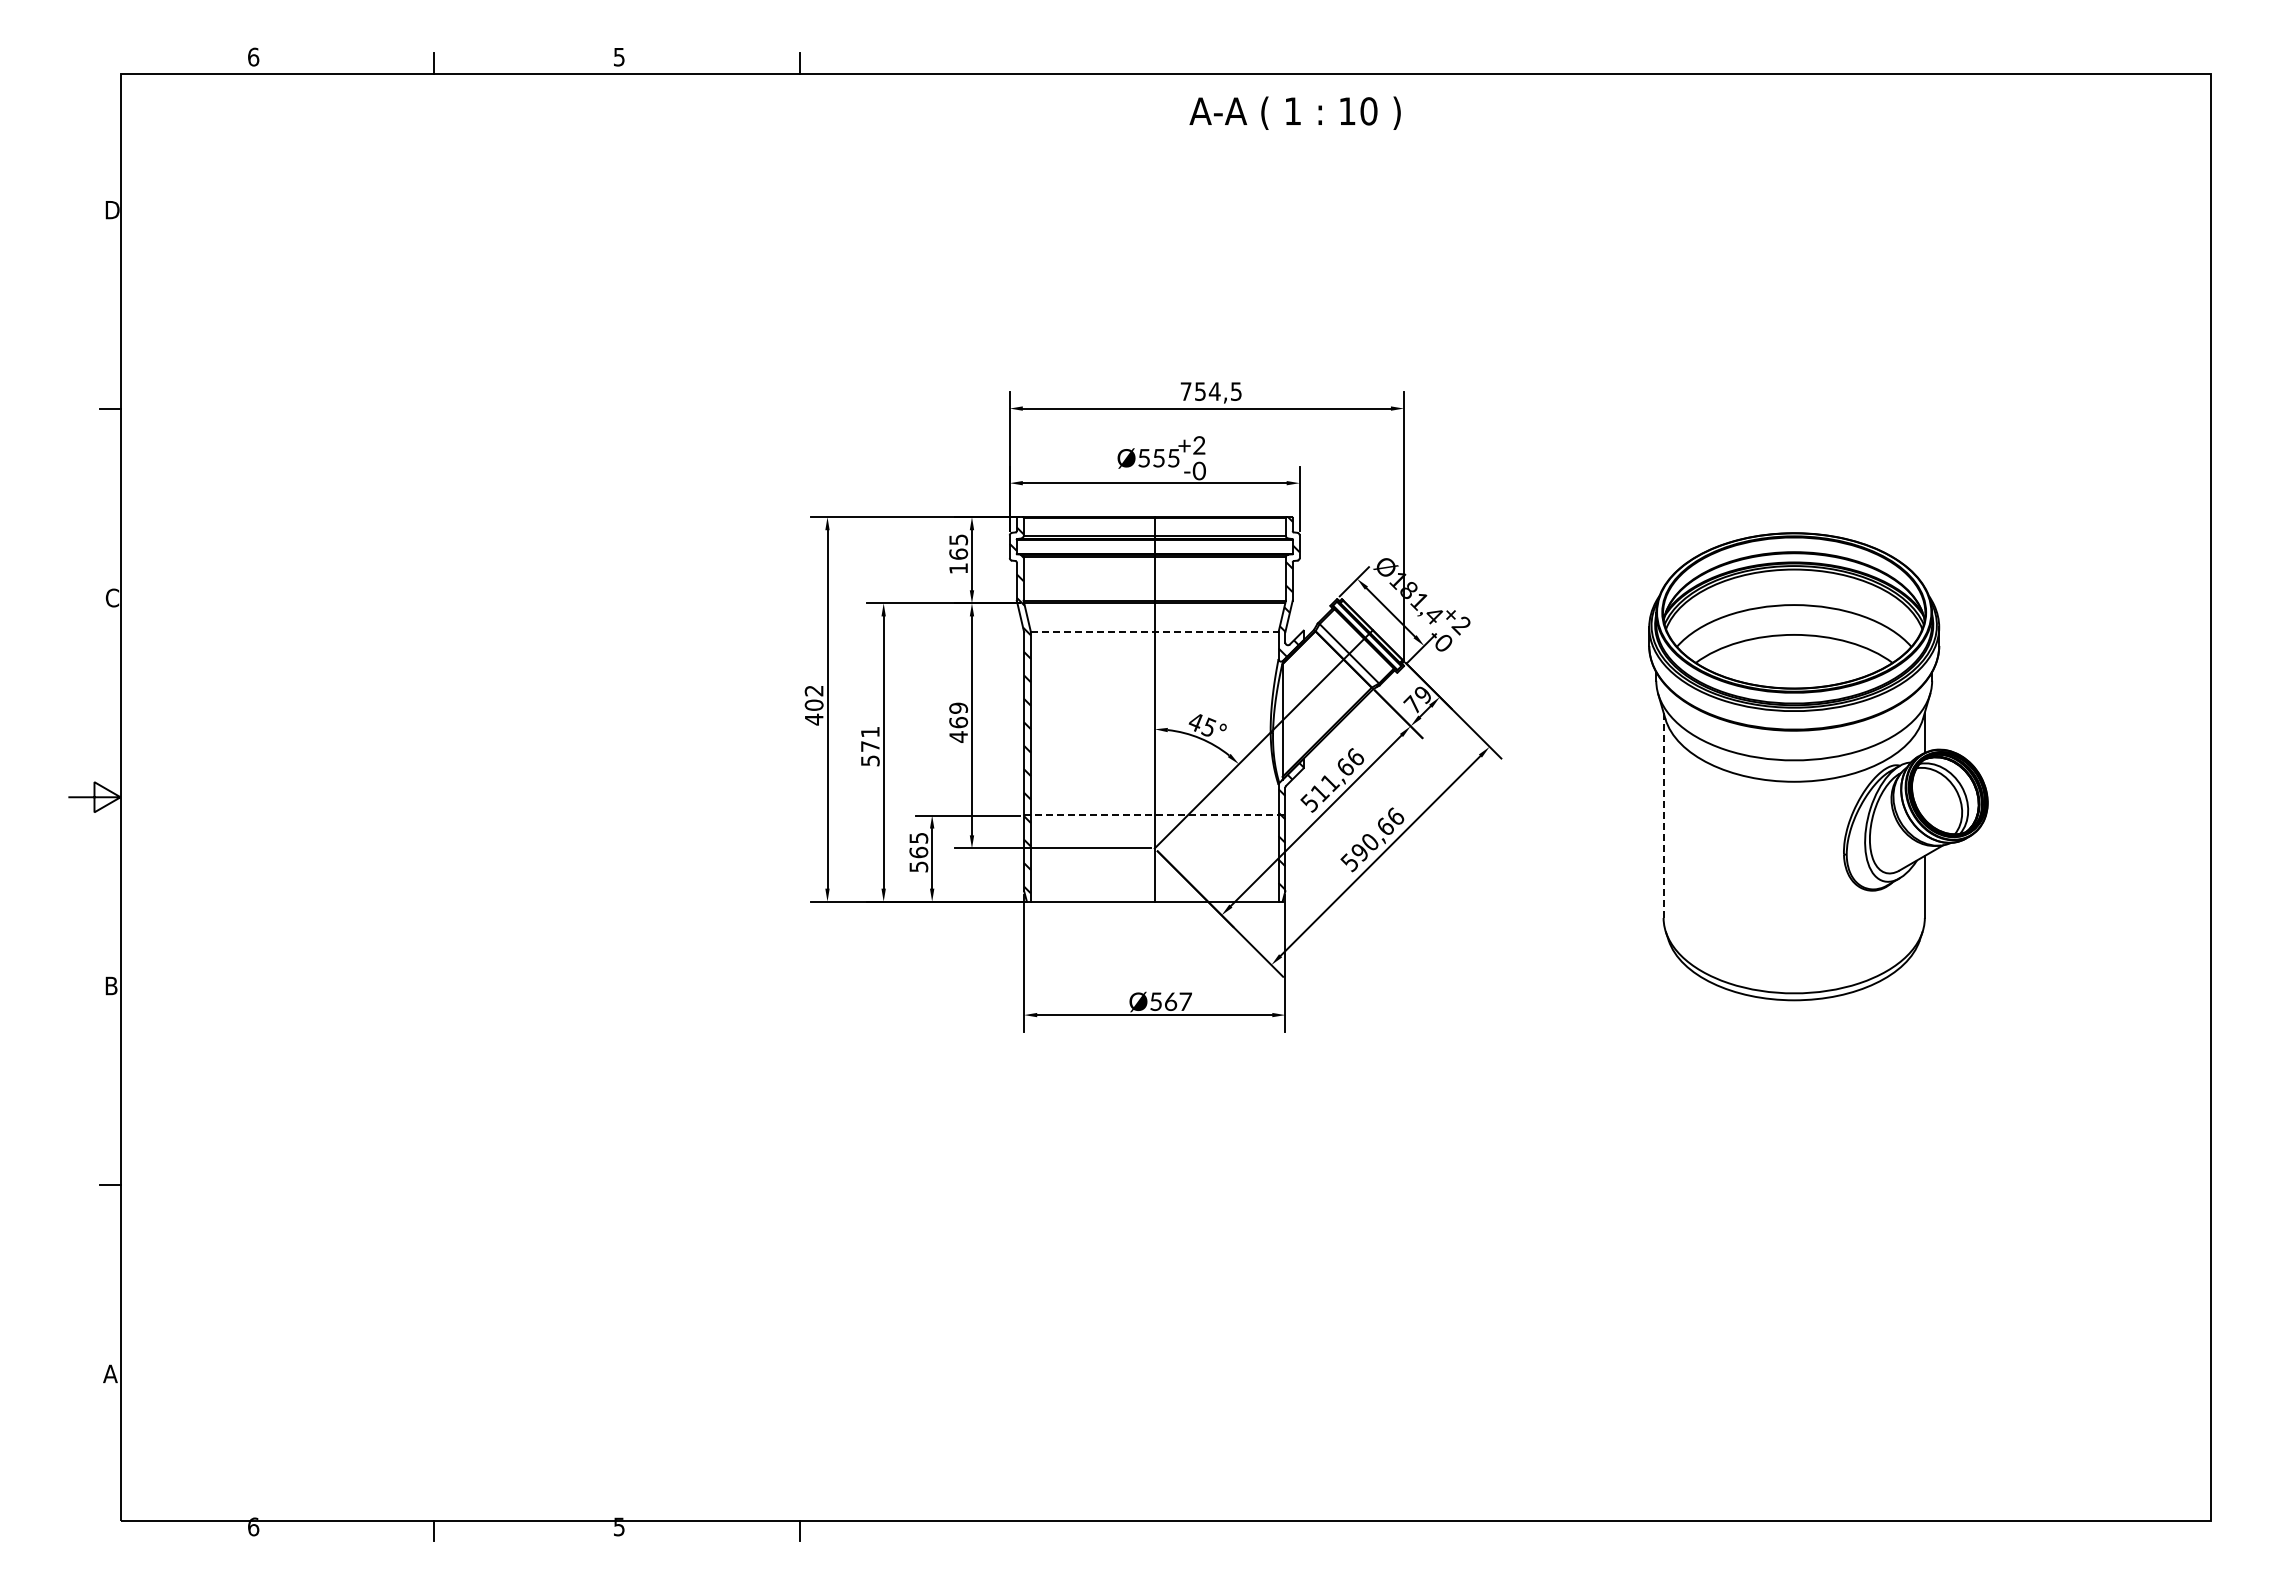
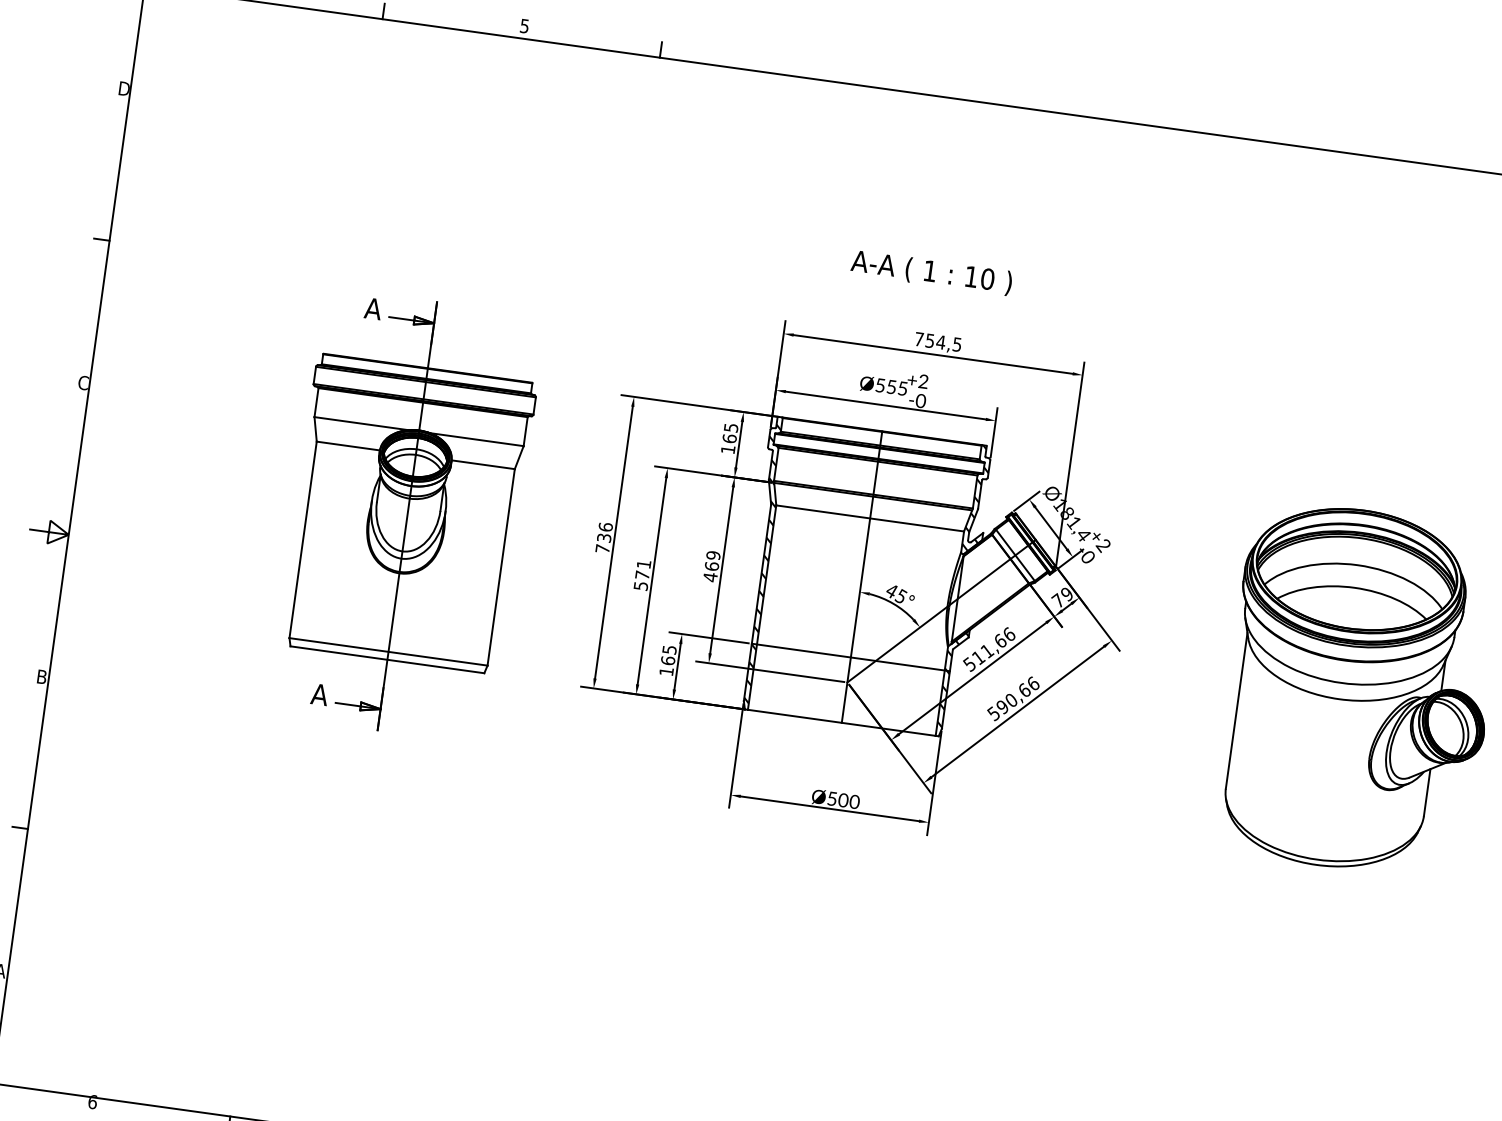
text: (1294, 112) -> (931, 272), moved
line: (1154, 632) -> (869, 518), dashed -> solid
text: (813, 705) -> (603, 538), 402 -> 736
part: (555, 712) -> (407, 516), added
line: (1154, 815) -> (850, 657), dashed -> solid
line: (1663, 815) -> (1236, 711), dashed -> solid
text: (918, 866) -> (666, 671), 565 -> 165
text: (1178, 1001) -> (849, 801), Ø567 -> Ø500

